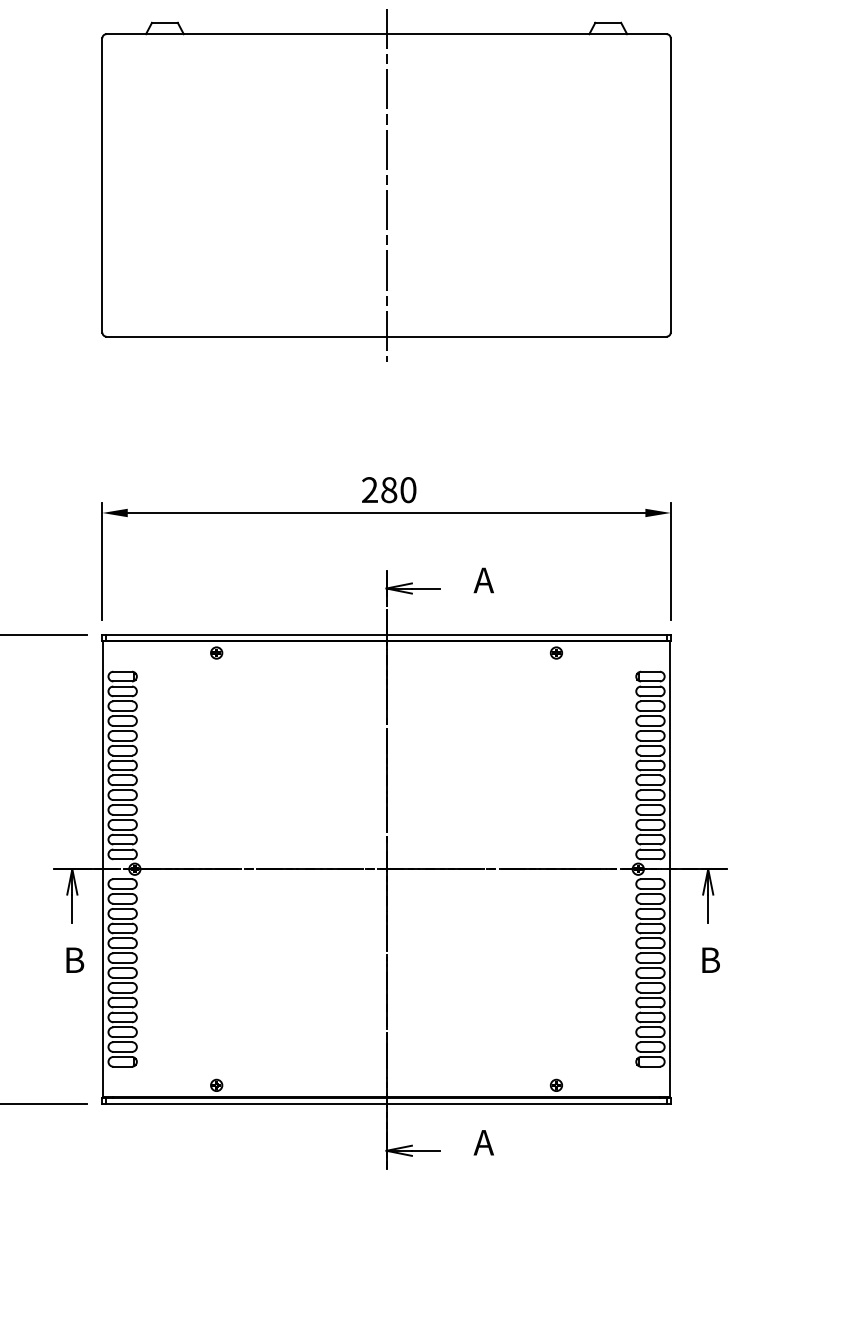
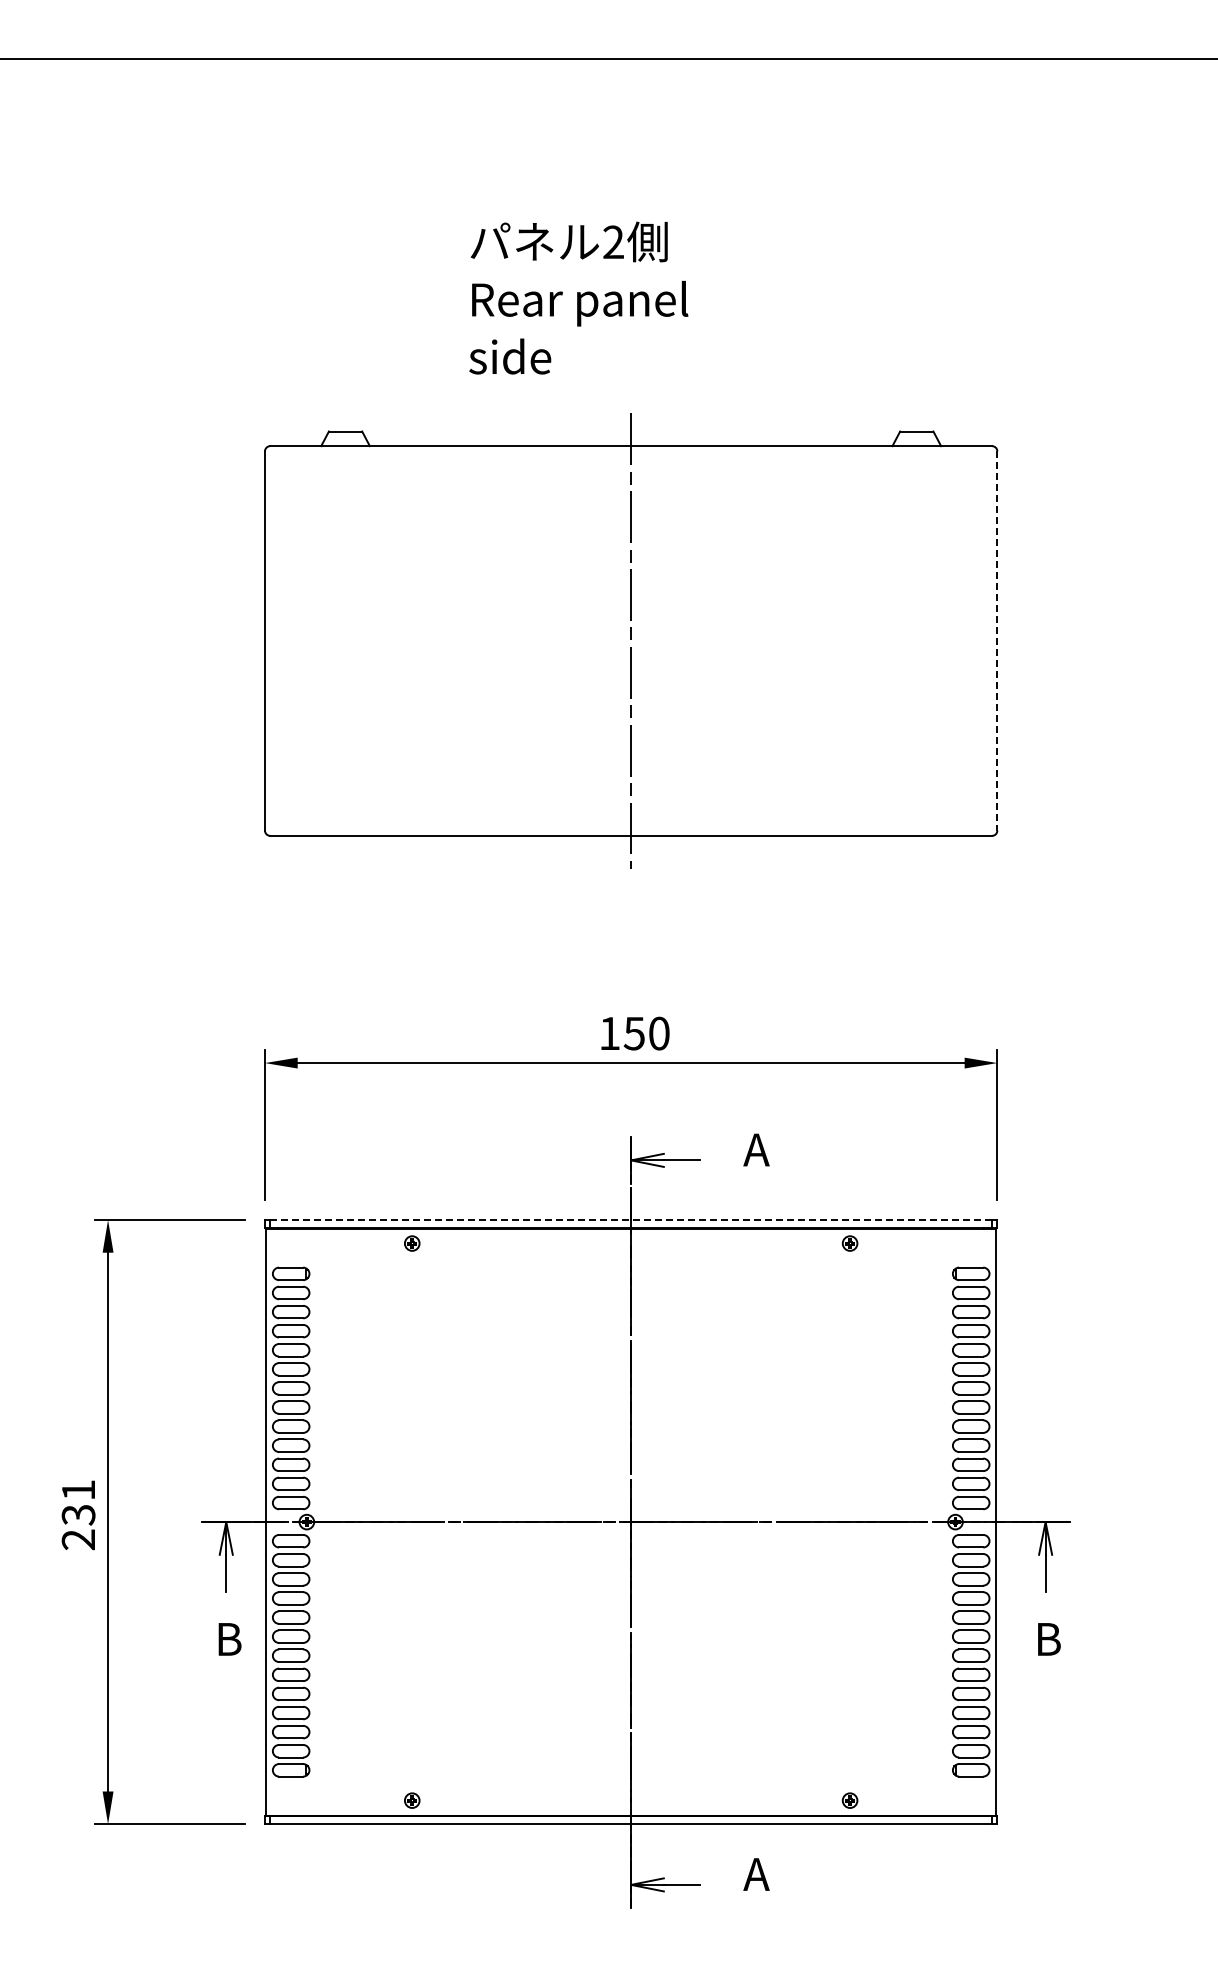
line: (670, 185) -> (997, 641), solid -> dashed
text: (379, 490) -> (621, 1033), 280 -> 150
line: (386, 635) -> (631, 1220), solid -> dashed

